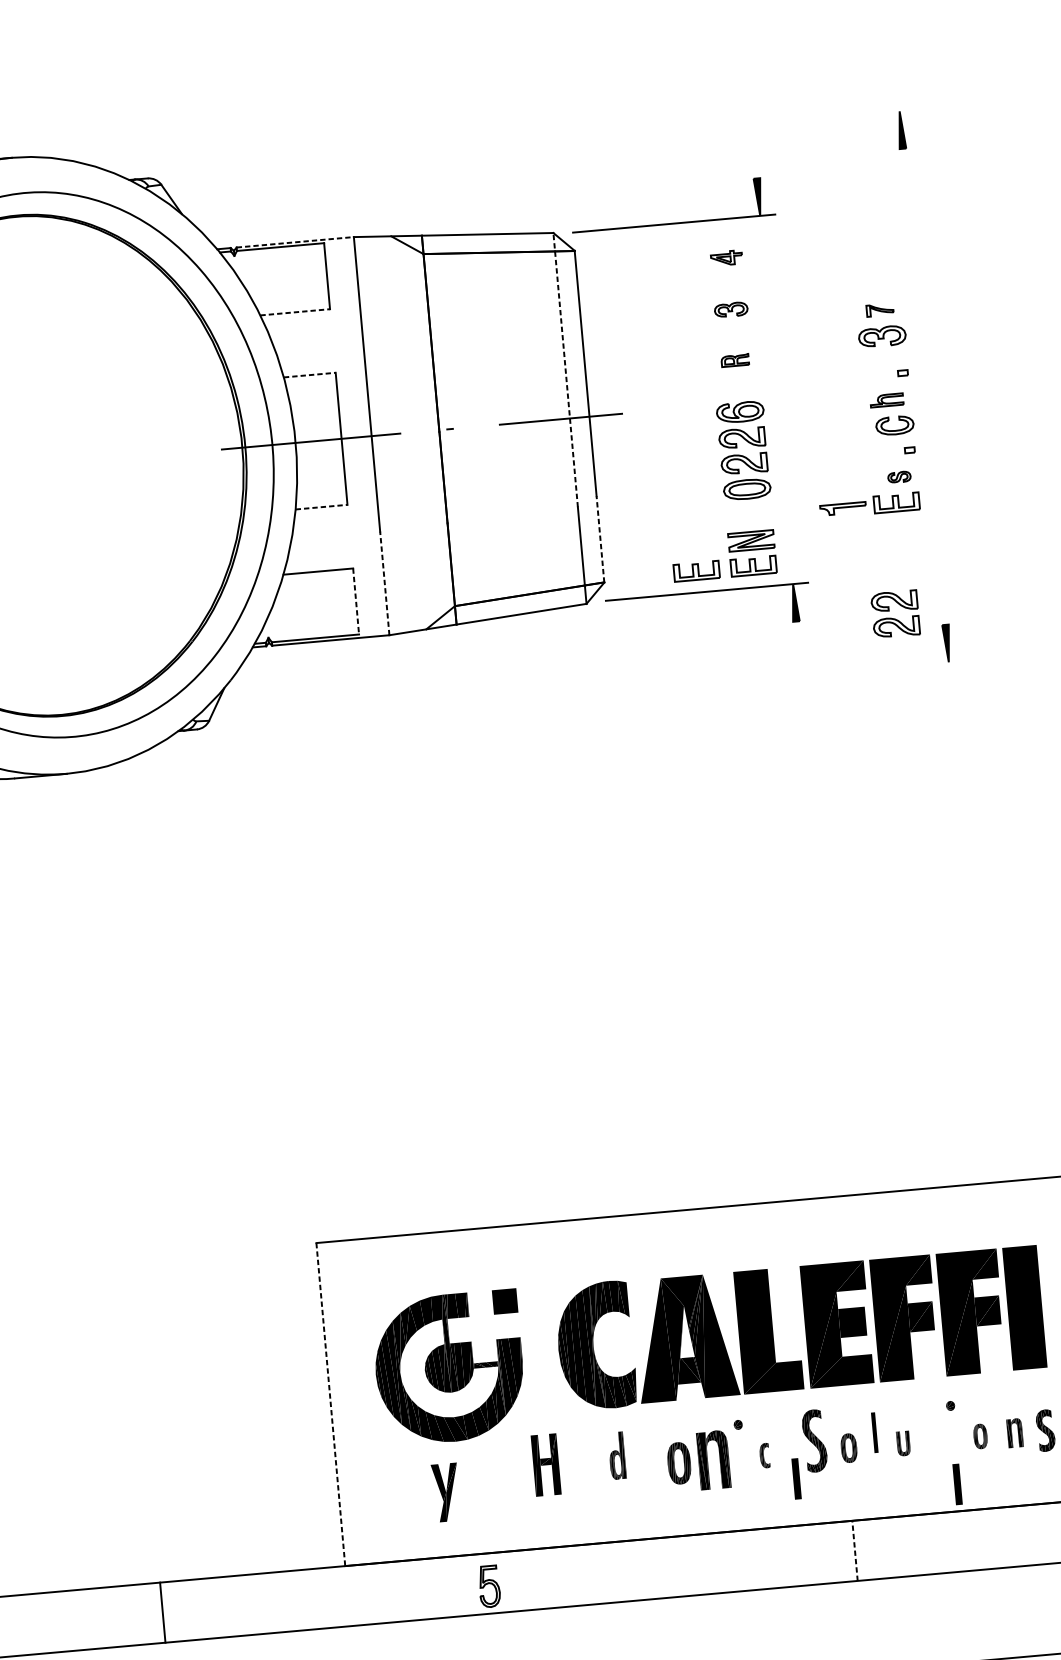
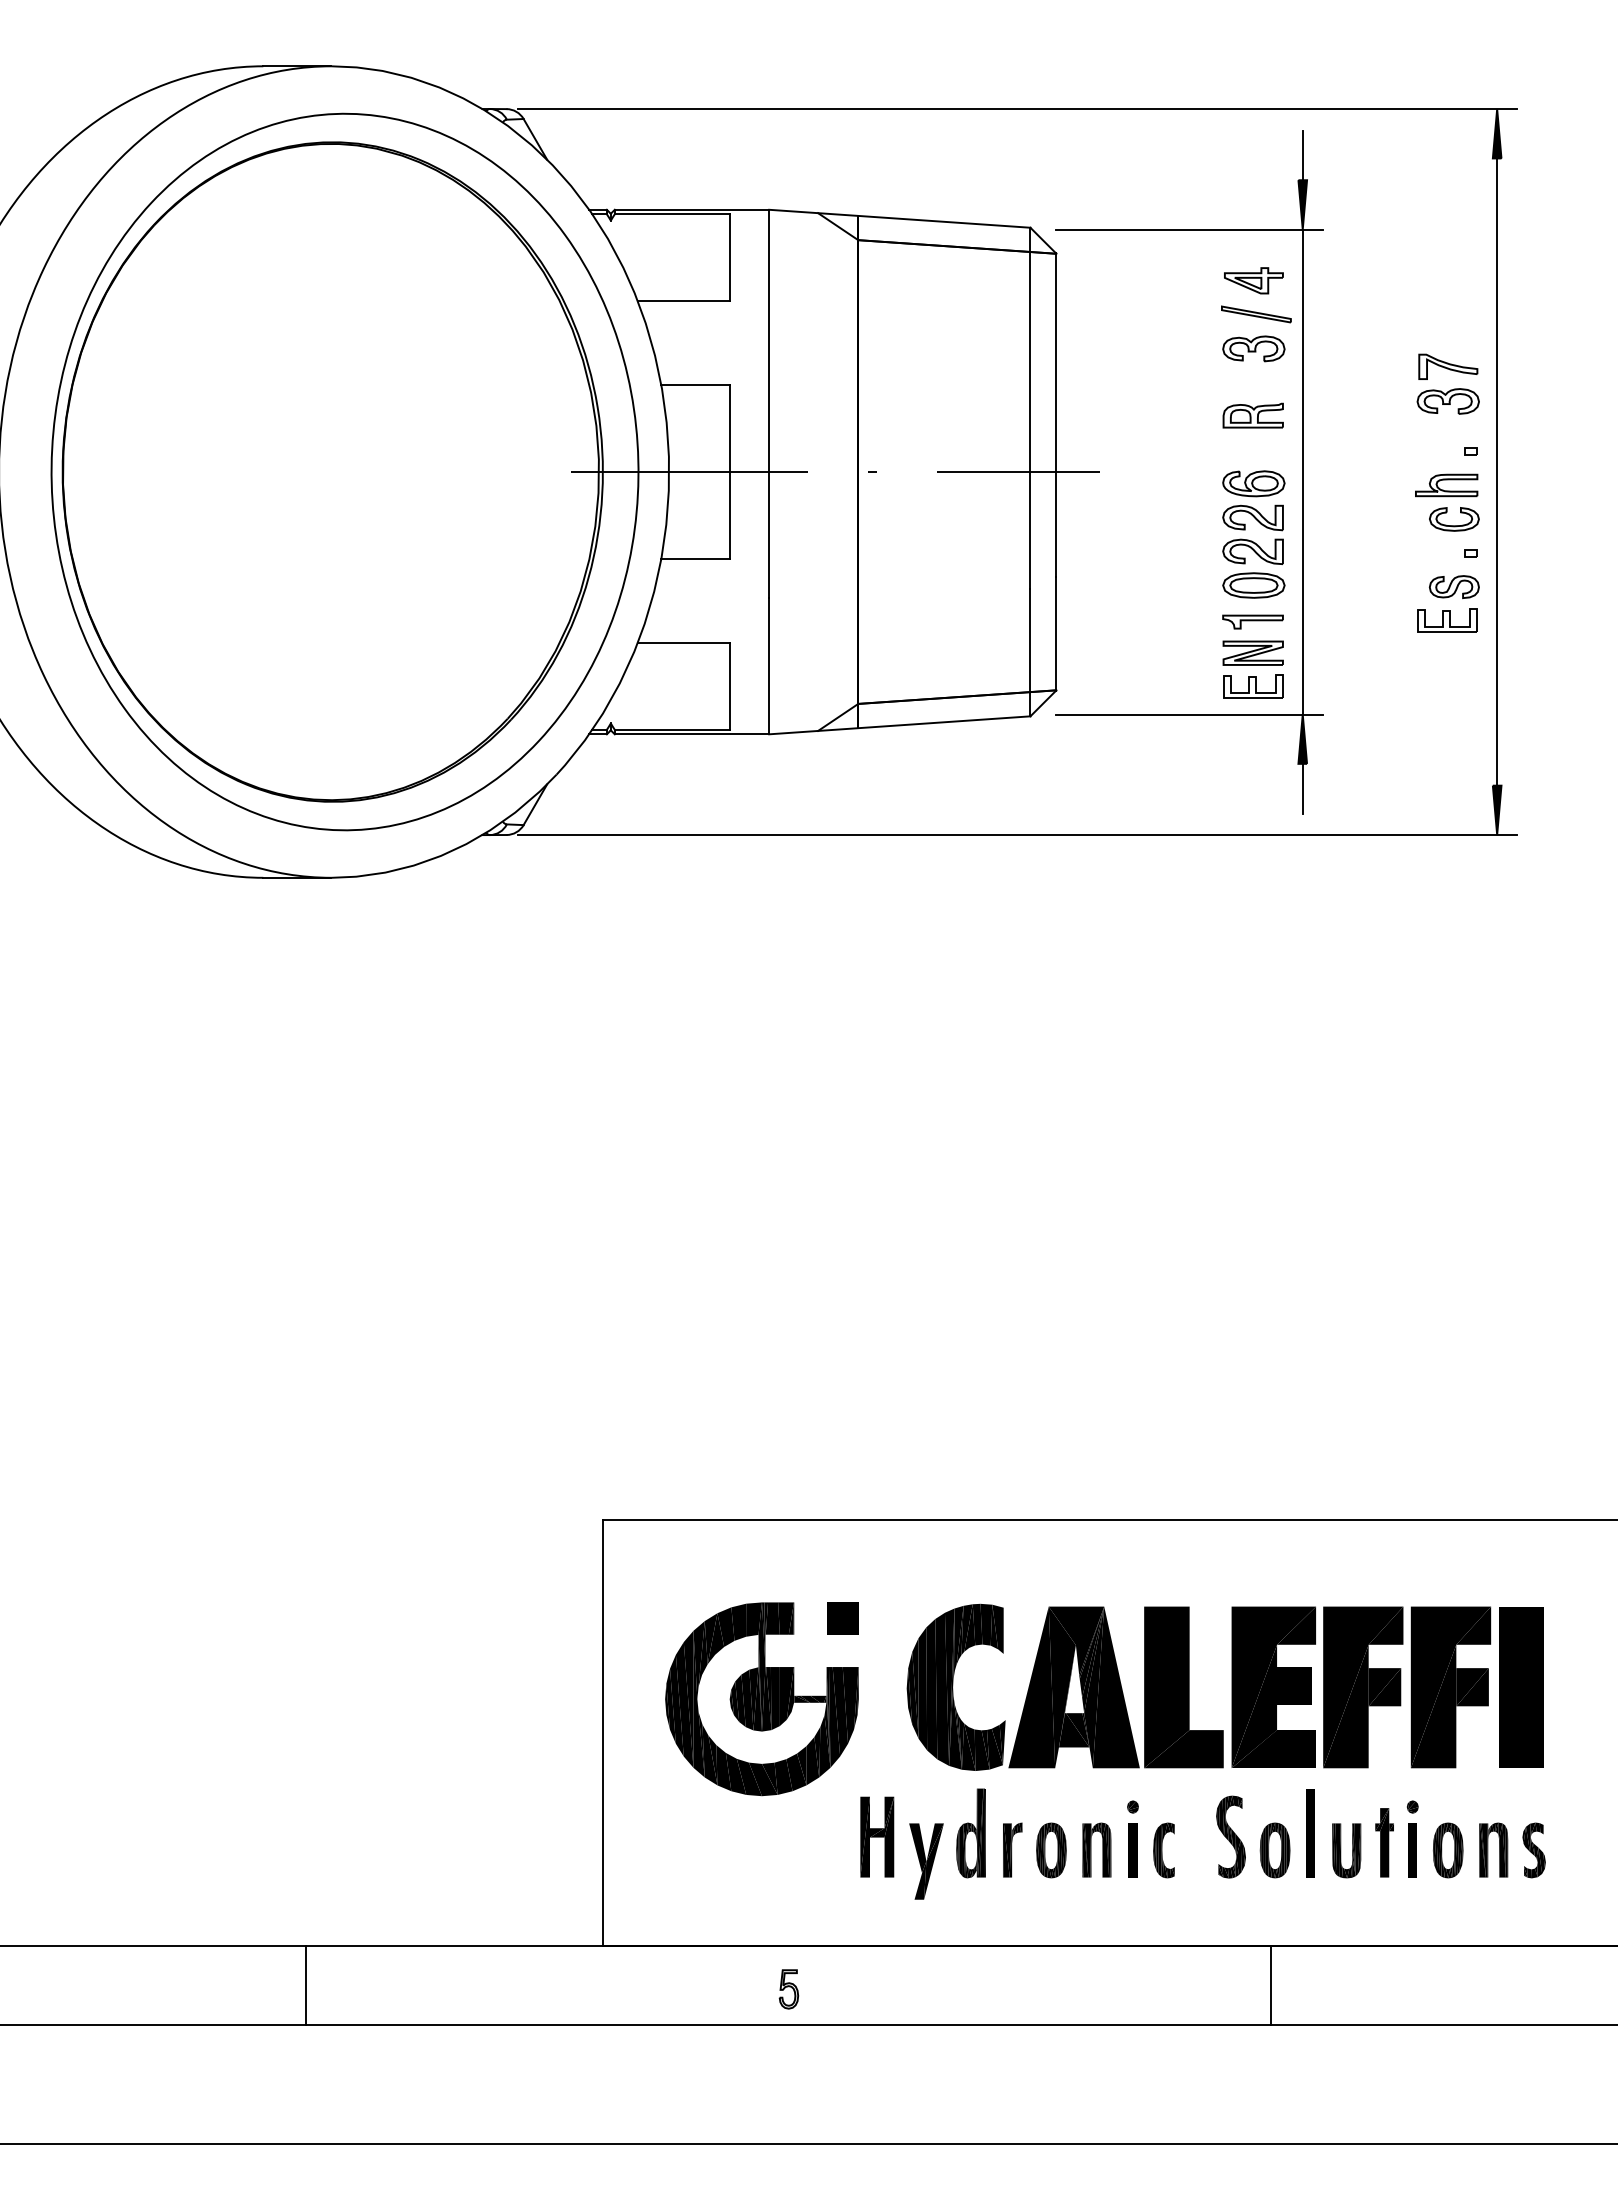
line: (534, 144) -> (1016, 109), added
line: (755, 159) -> (1302, 155), added
line: (295, 242) -> (692, 209), dashed -> solid
part: (726, 257) -> (1253, 280), size x1.43
part: (730, 283) -> (1256, 314), added
part: (730, 309) -> (1253, 348), size x1.43
part: (880, 310) -> (1448, 366), size x1.67
line: (295, 312) -> (683, 301), dashed -> solid
part: (734, 360) -> (1252, 415), size x1.67
line: (565, 370) -> (1030, 408), dashed -> solid
line: (309, 375) -> (695, 385), dashed -> solid
line: (924, 386) -> (1497, 471), added
line: (776, 399) -> (1302, 471), added
part: (886, 400) -> (1446, 485), size x1.43
part: (898, 477) -> (1453, 587), size x1.67
line: (321, 507) -> (695, 559), dashed -> solid
part: (842, 508) -> (1252, 621), moved
line: (600, 539) -> (1056, 633), dashed -> solid
part: (696, 571) -> (1178, 686), removed
line: (384, 582) -> (769, 665), dashed -> solid
line: (356, 601) -> (729, 686), dashed -> solid
part: (894, 618) -> (1431, 771), removed
line: (797, 640) -> (1302, 788), added
line: (583, 694) -> (1016, 834), added
line: (330, 1404) -> (602, 1732), dashed -> solid
part: (874, 1432) -> (1310, 1833), size x1.67
part: (1014, 1432) -> (1493, 1849), size x1.43
part: (931, 1434) -> (1384, 1842), added
part: (980, 1436) -> (1448, 1850), size x1.67
part: (903, 1443) -> (1346, 1850), size x1.67
part: (848, 1448) -> (1274, 1850), size x1.43
part: (616, 1455) -> (970, 1833), size x1.43
part: (764, 1455) -> (1163, 1850), size x1.67
part: (713, 1459) -> (1096, 1849), size x0.71
part: (649, 1465) -> (1012, 1849), added
part: (796, 1478) -> (1132, 1850), moved
part: (957, 1484) -> (1412, 1850), moved
part: (446, 1492) -> (926, 1861), moved
line: (854, 1551) -> (1270, 1985), dashed -> solid
part: (489, 1586) -> (788, 1989), size x0.71
line: (162, 1612) -> (305, 1984), moved

